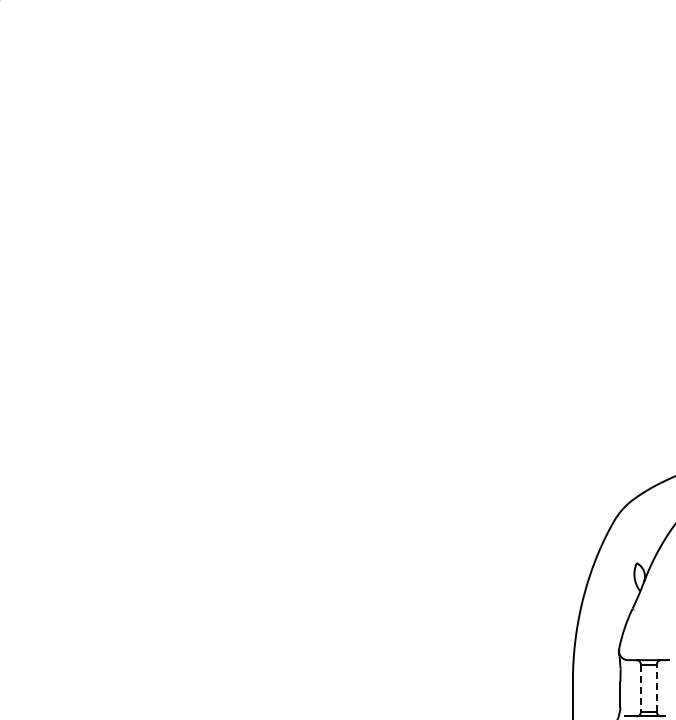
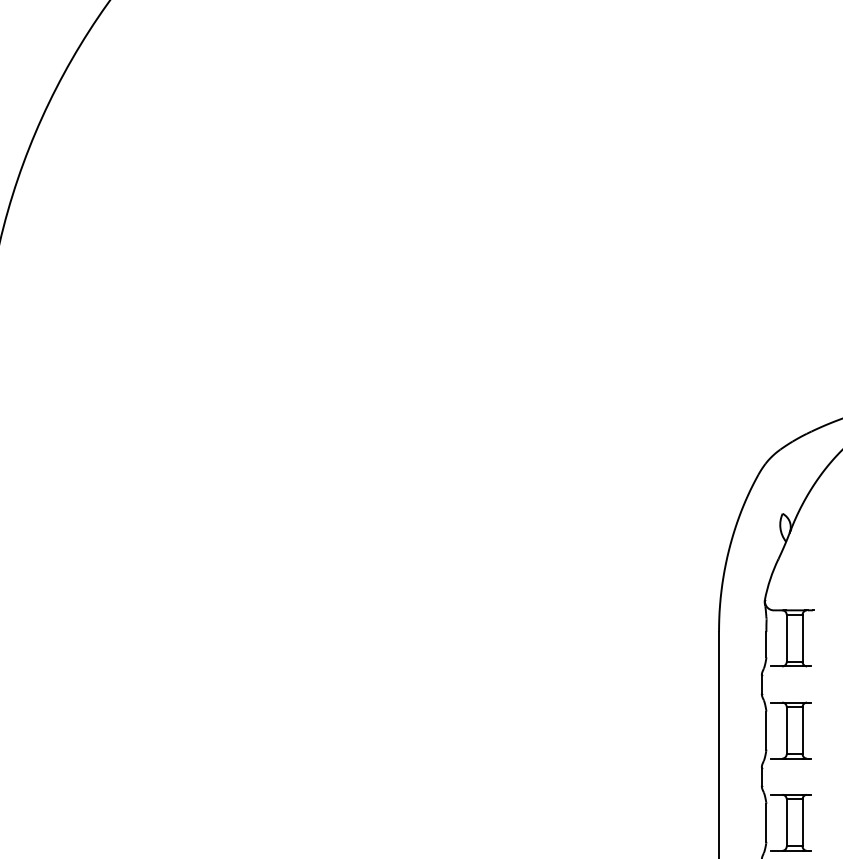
line: (640, 688) -> (786, 638), dashed -> solid
line: (656, 688) -> (802, 638), dashed -> solid

